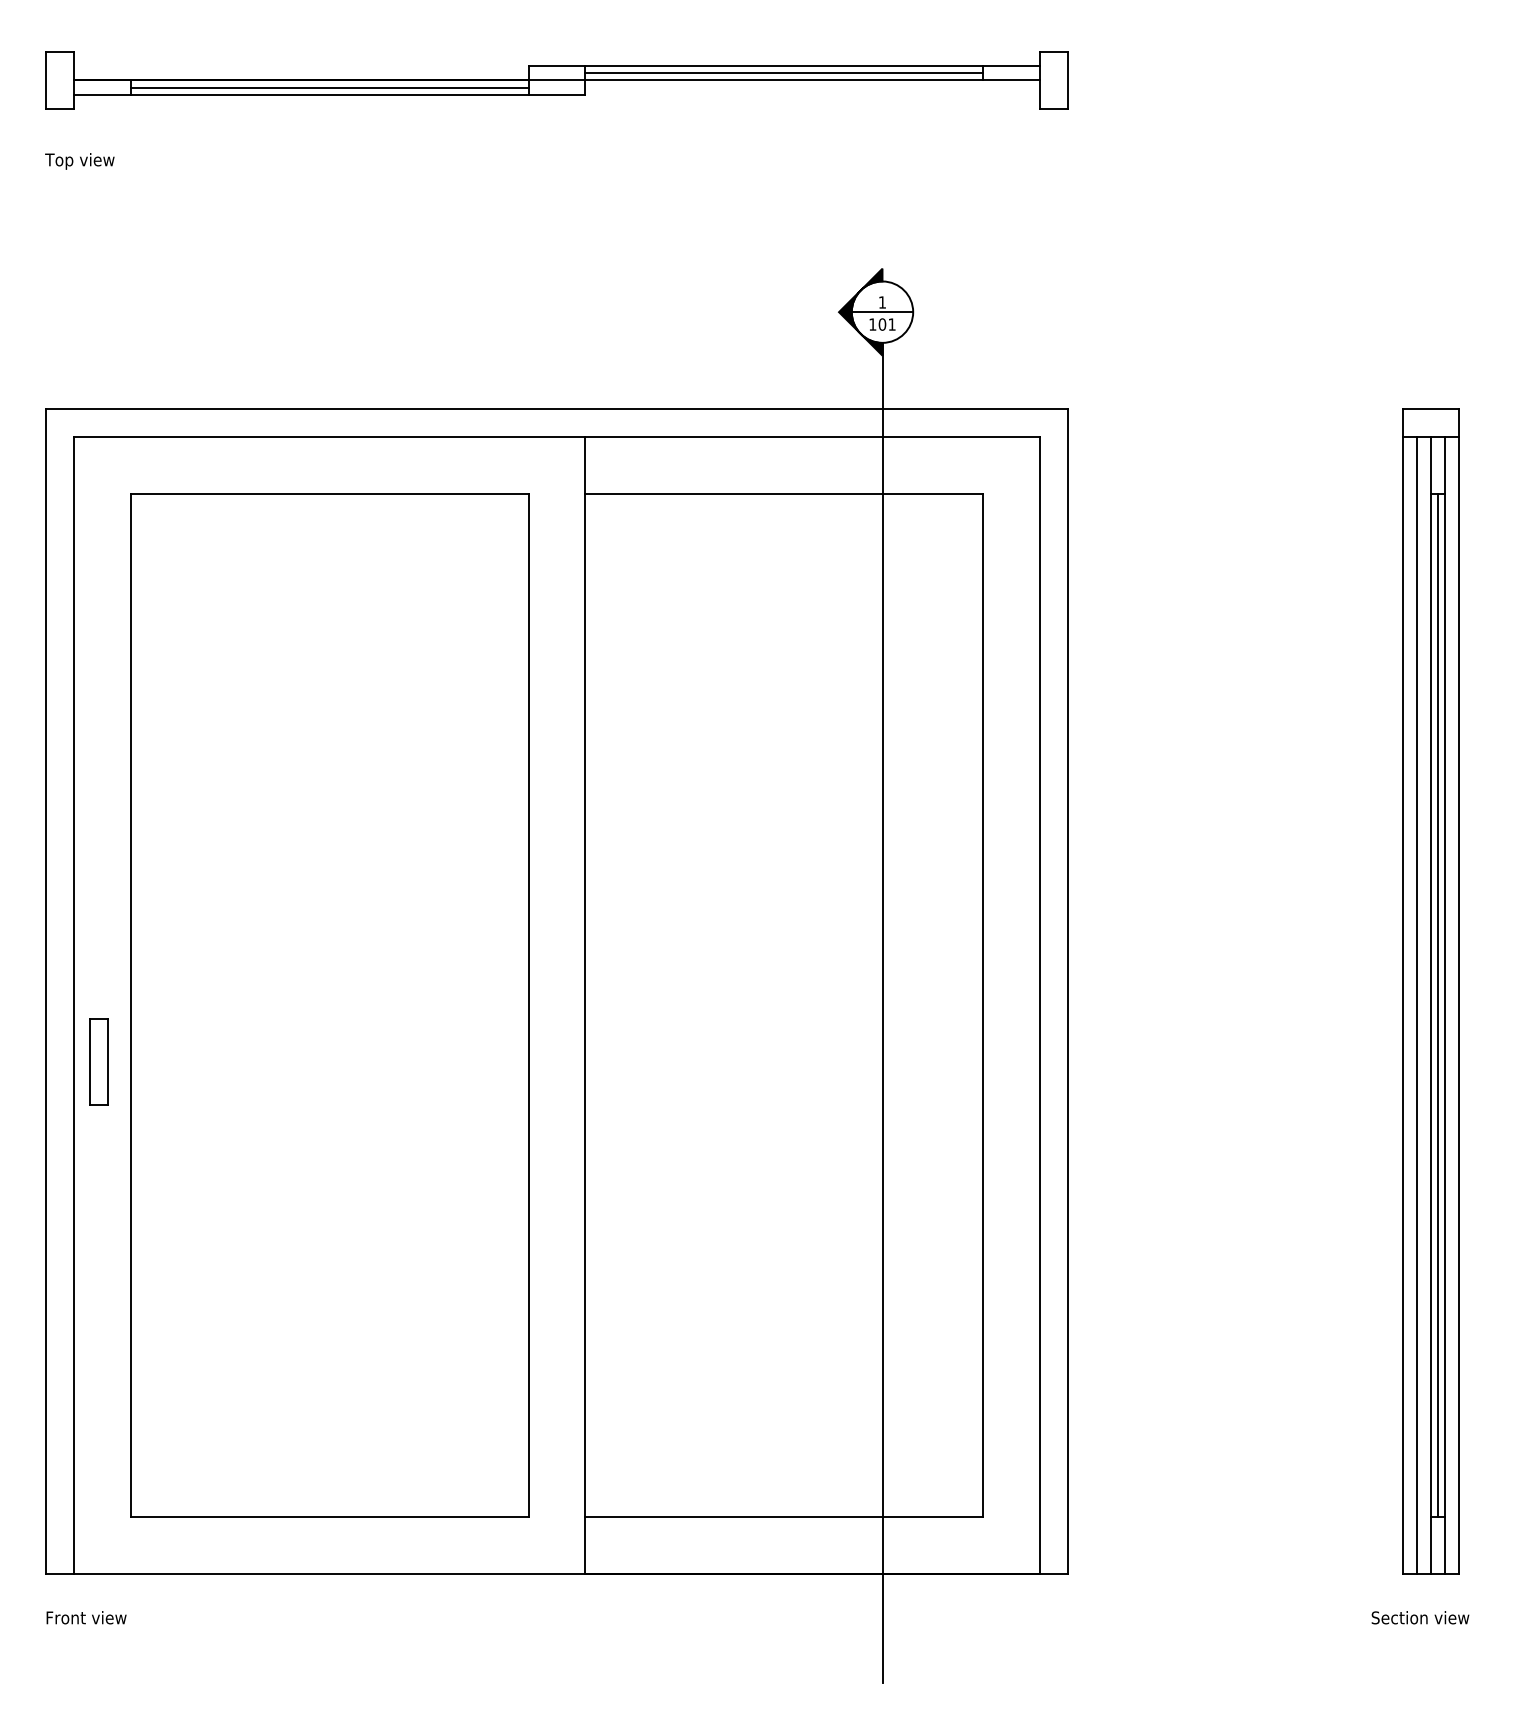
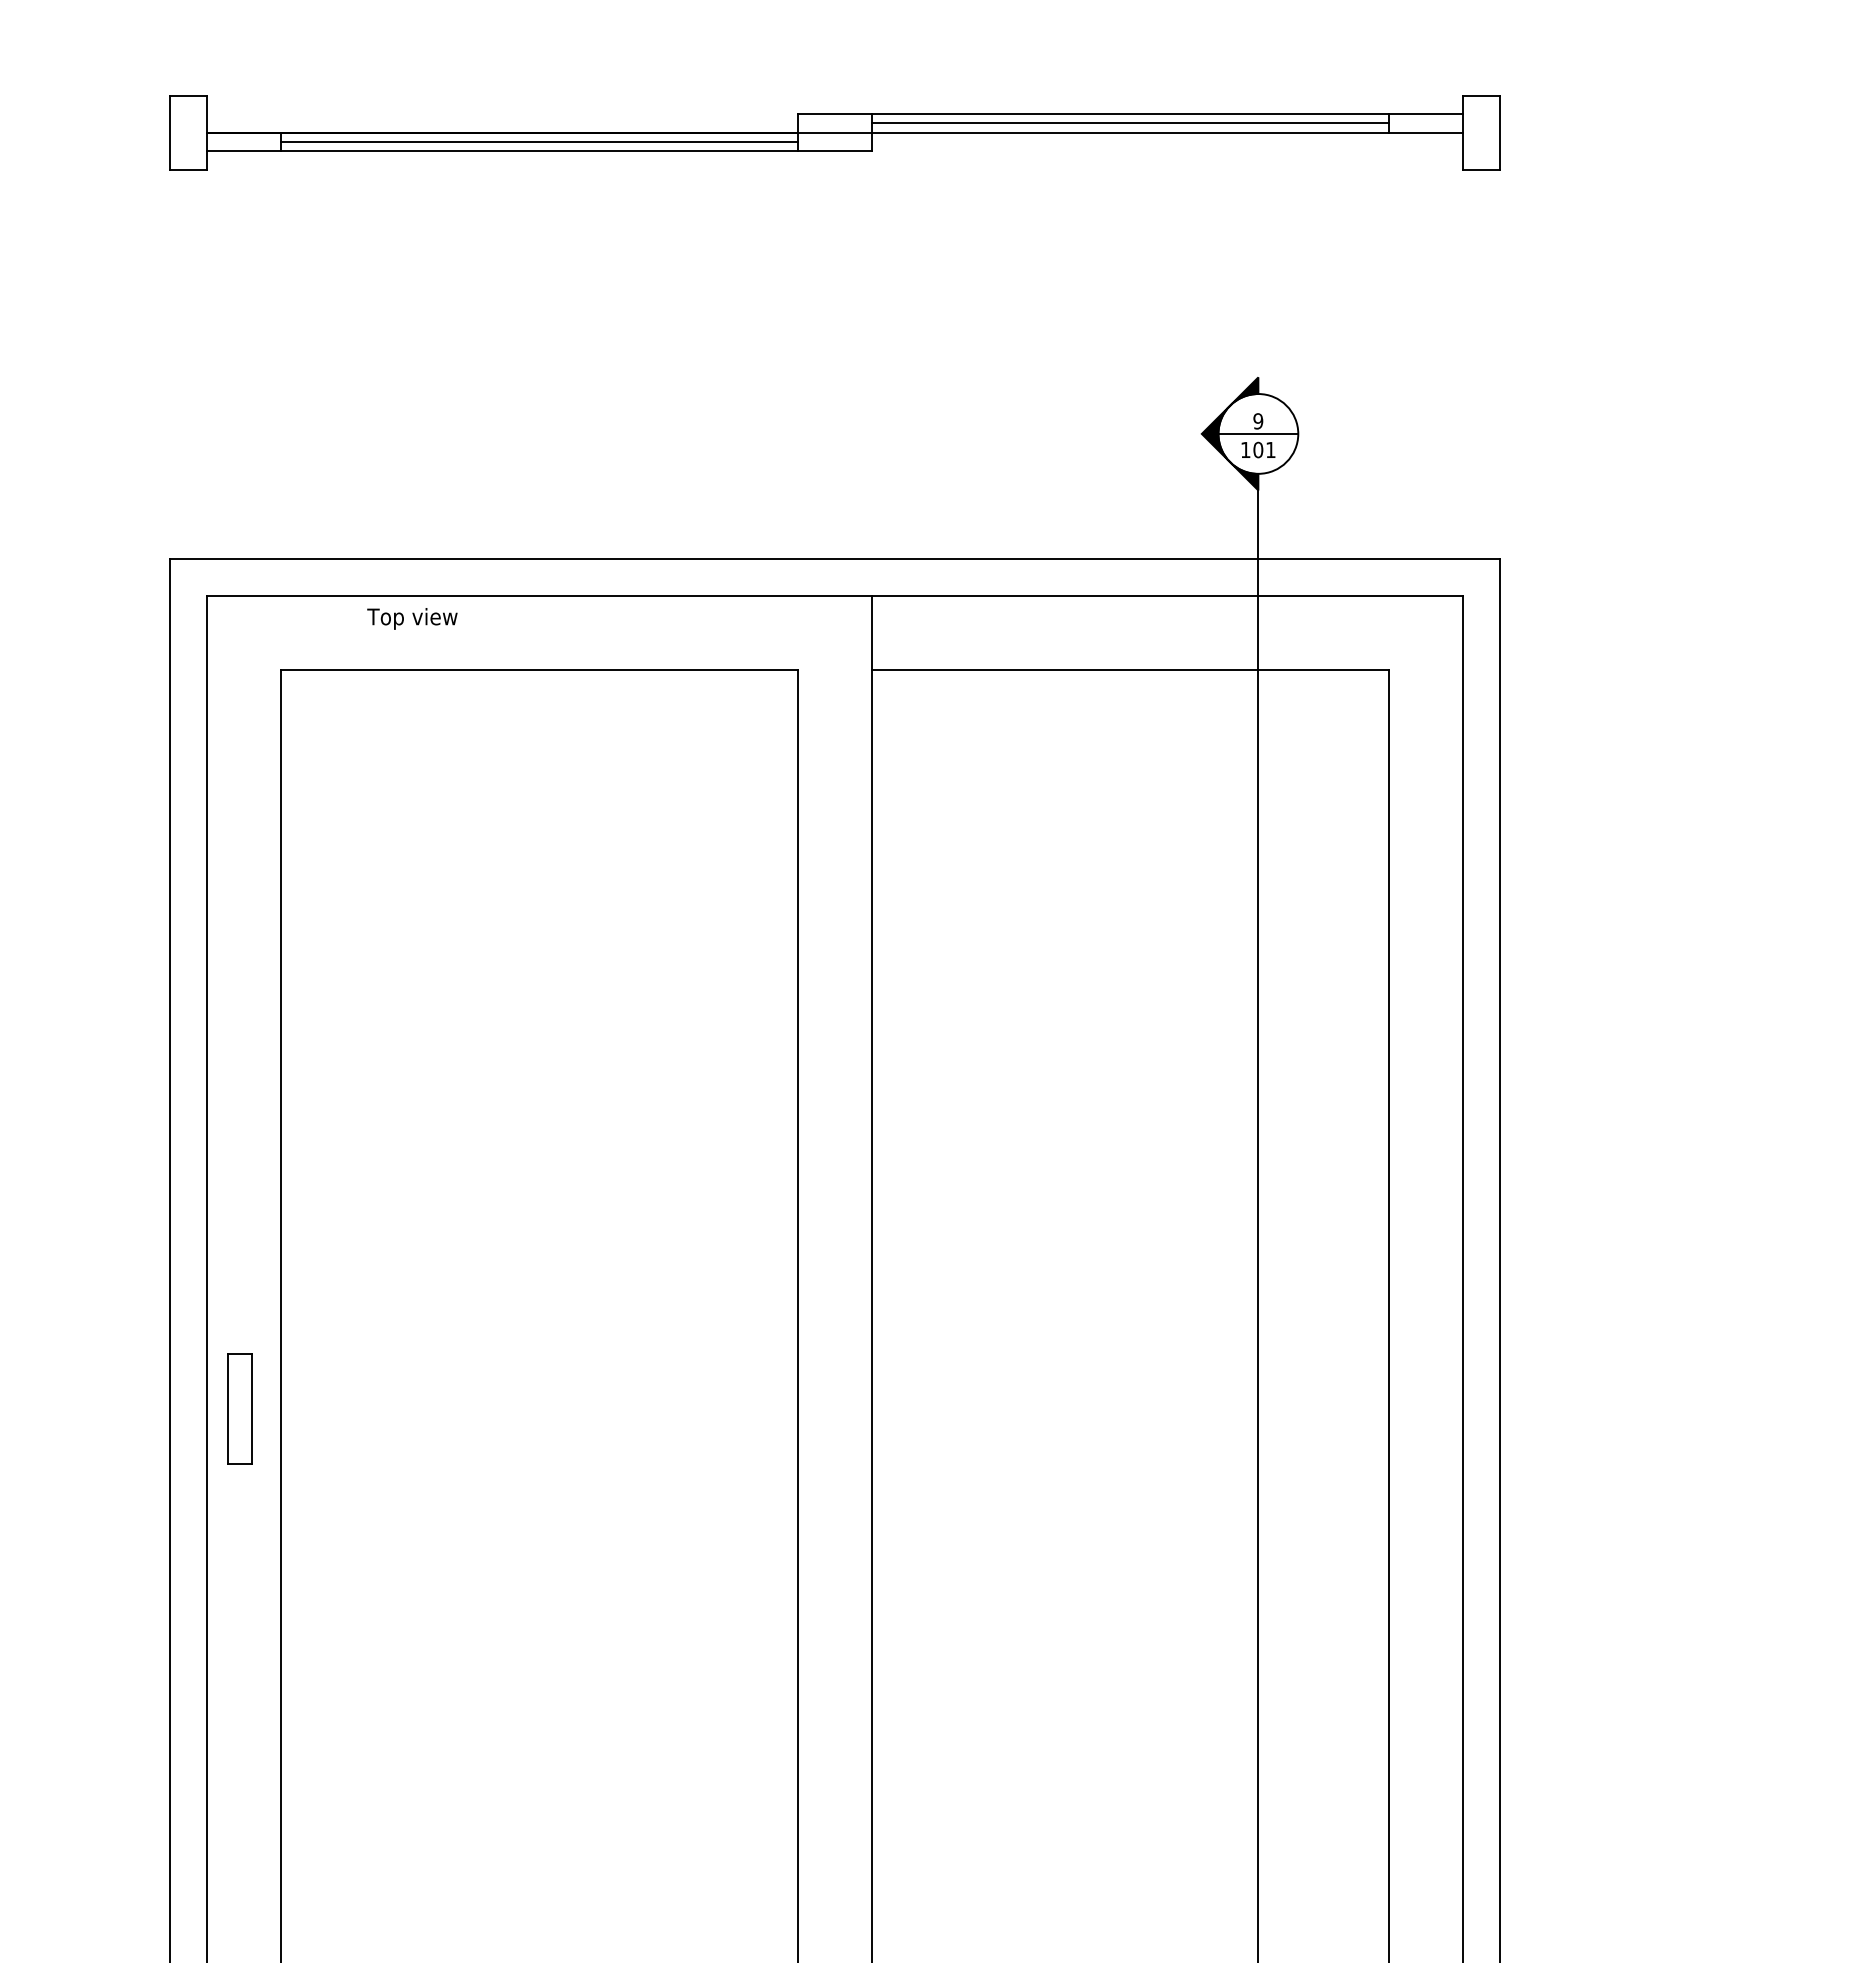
text: (79, 161) -> (411, 618), moved
text: (882, 302) -> (1258, 421), 1 -> 9

